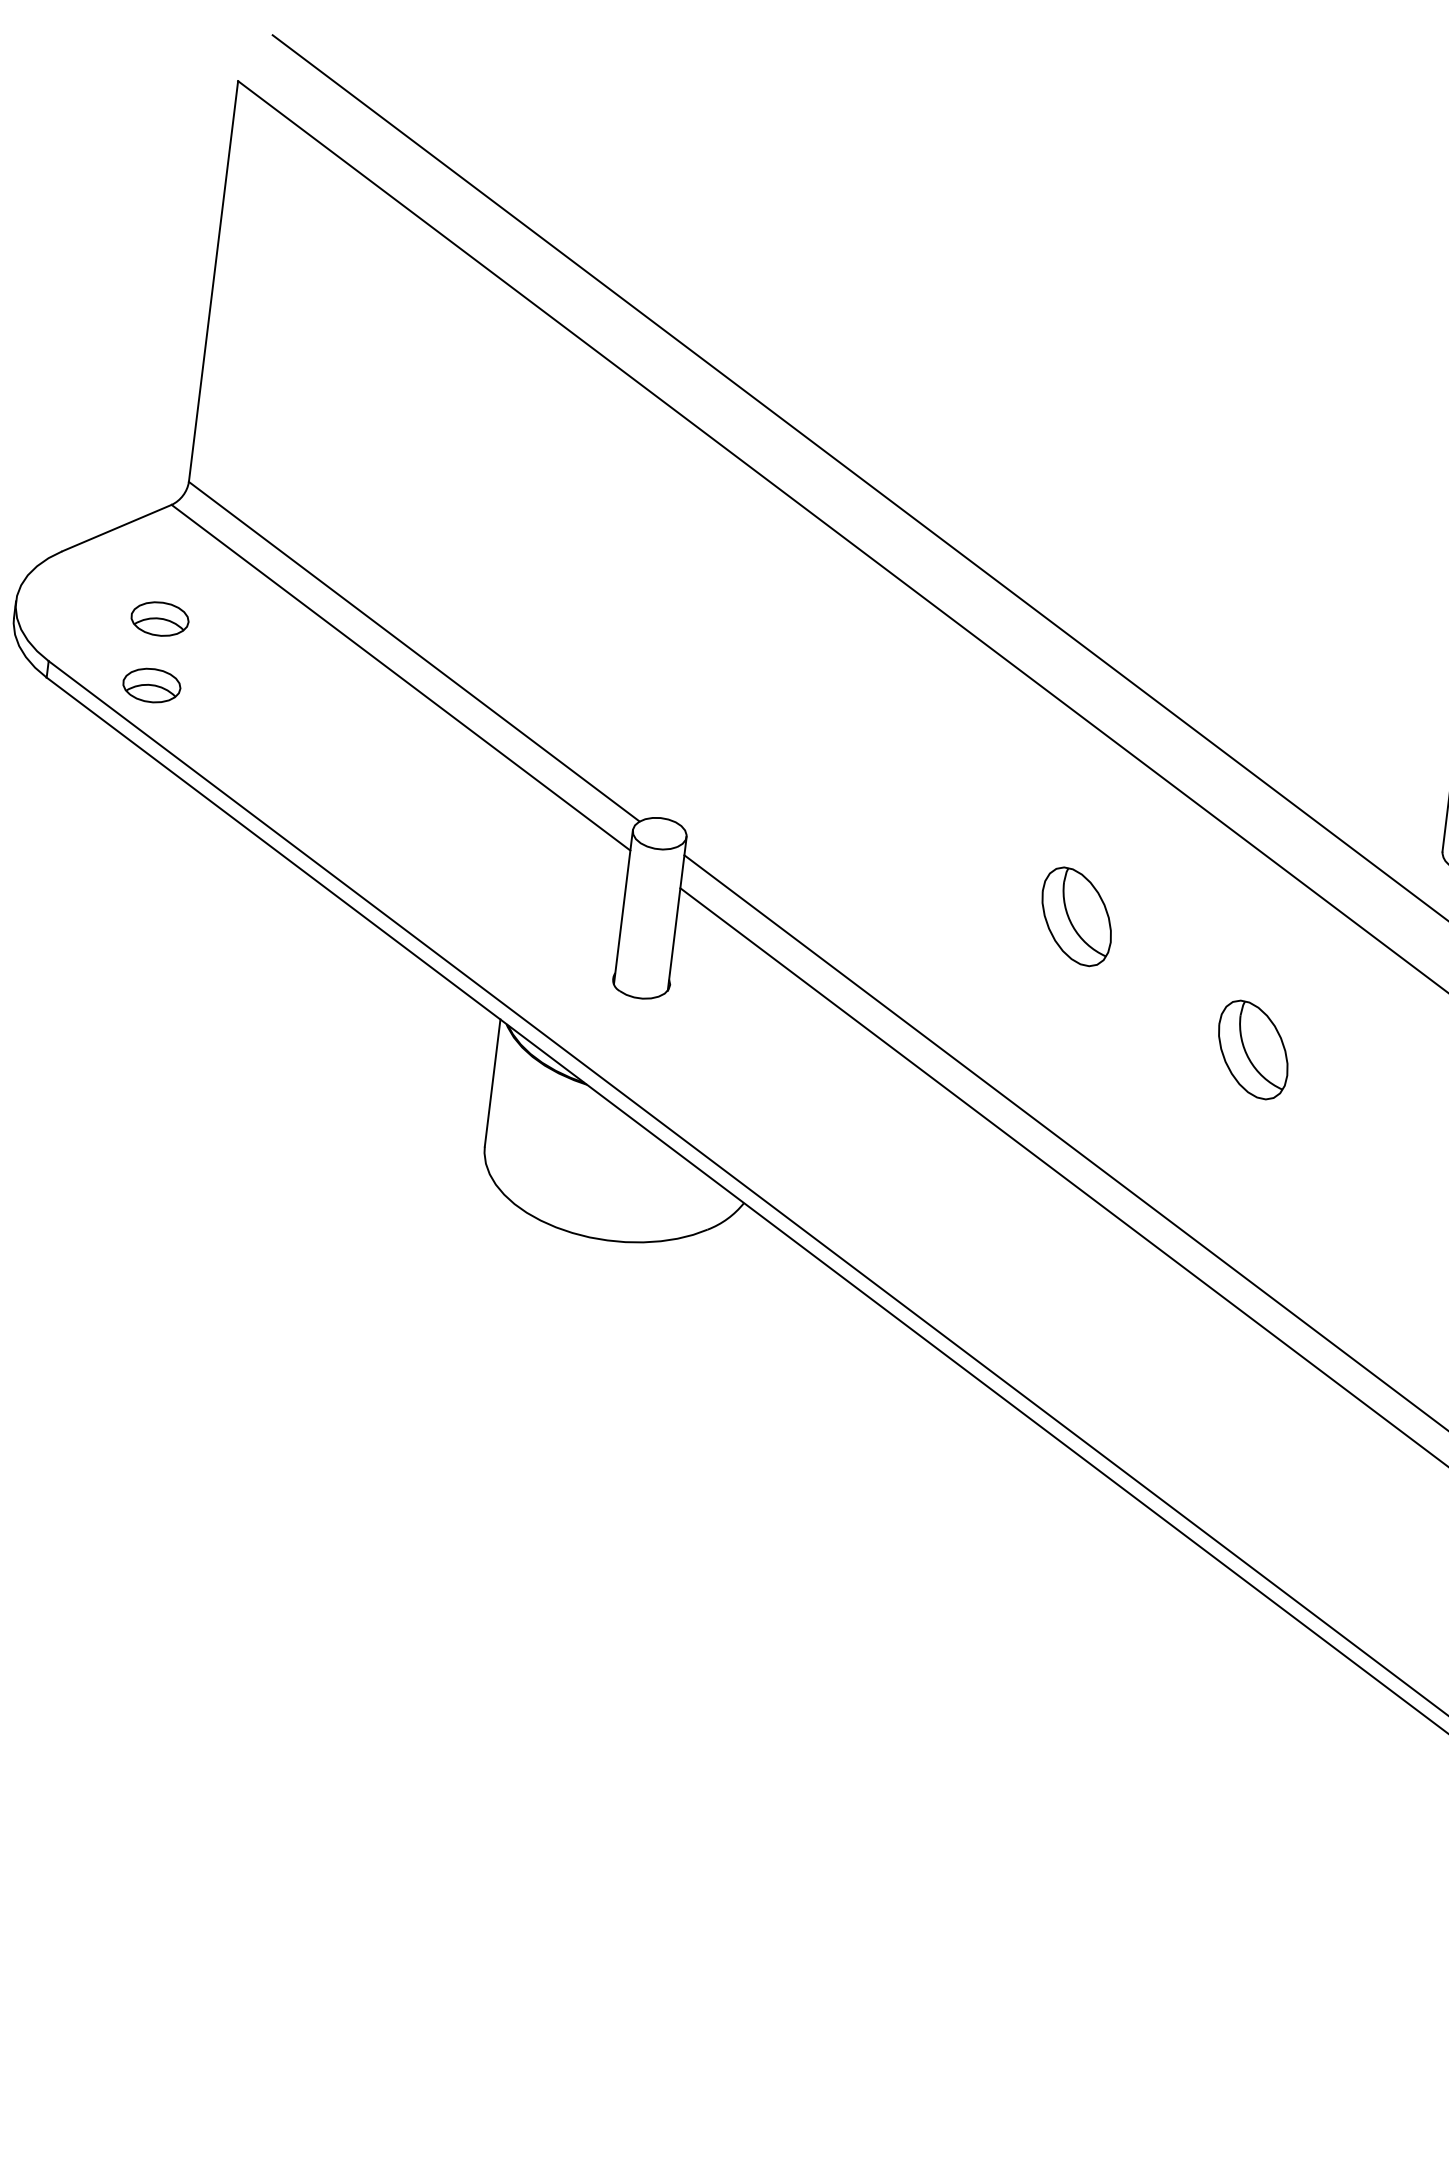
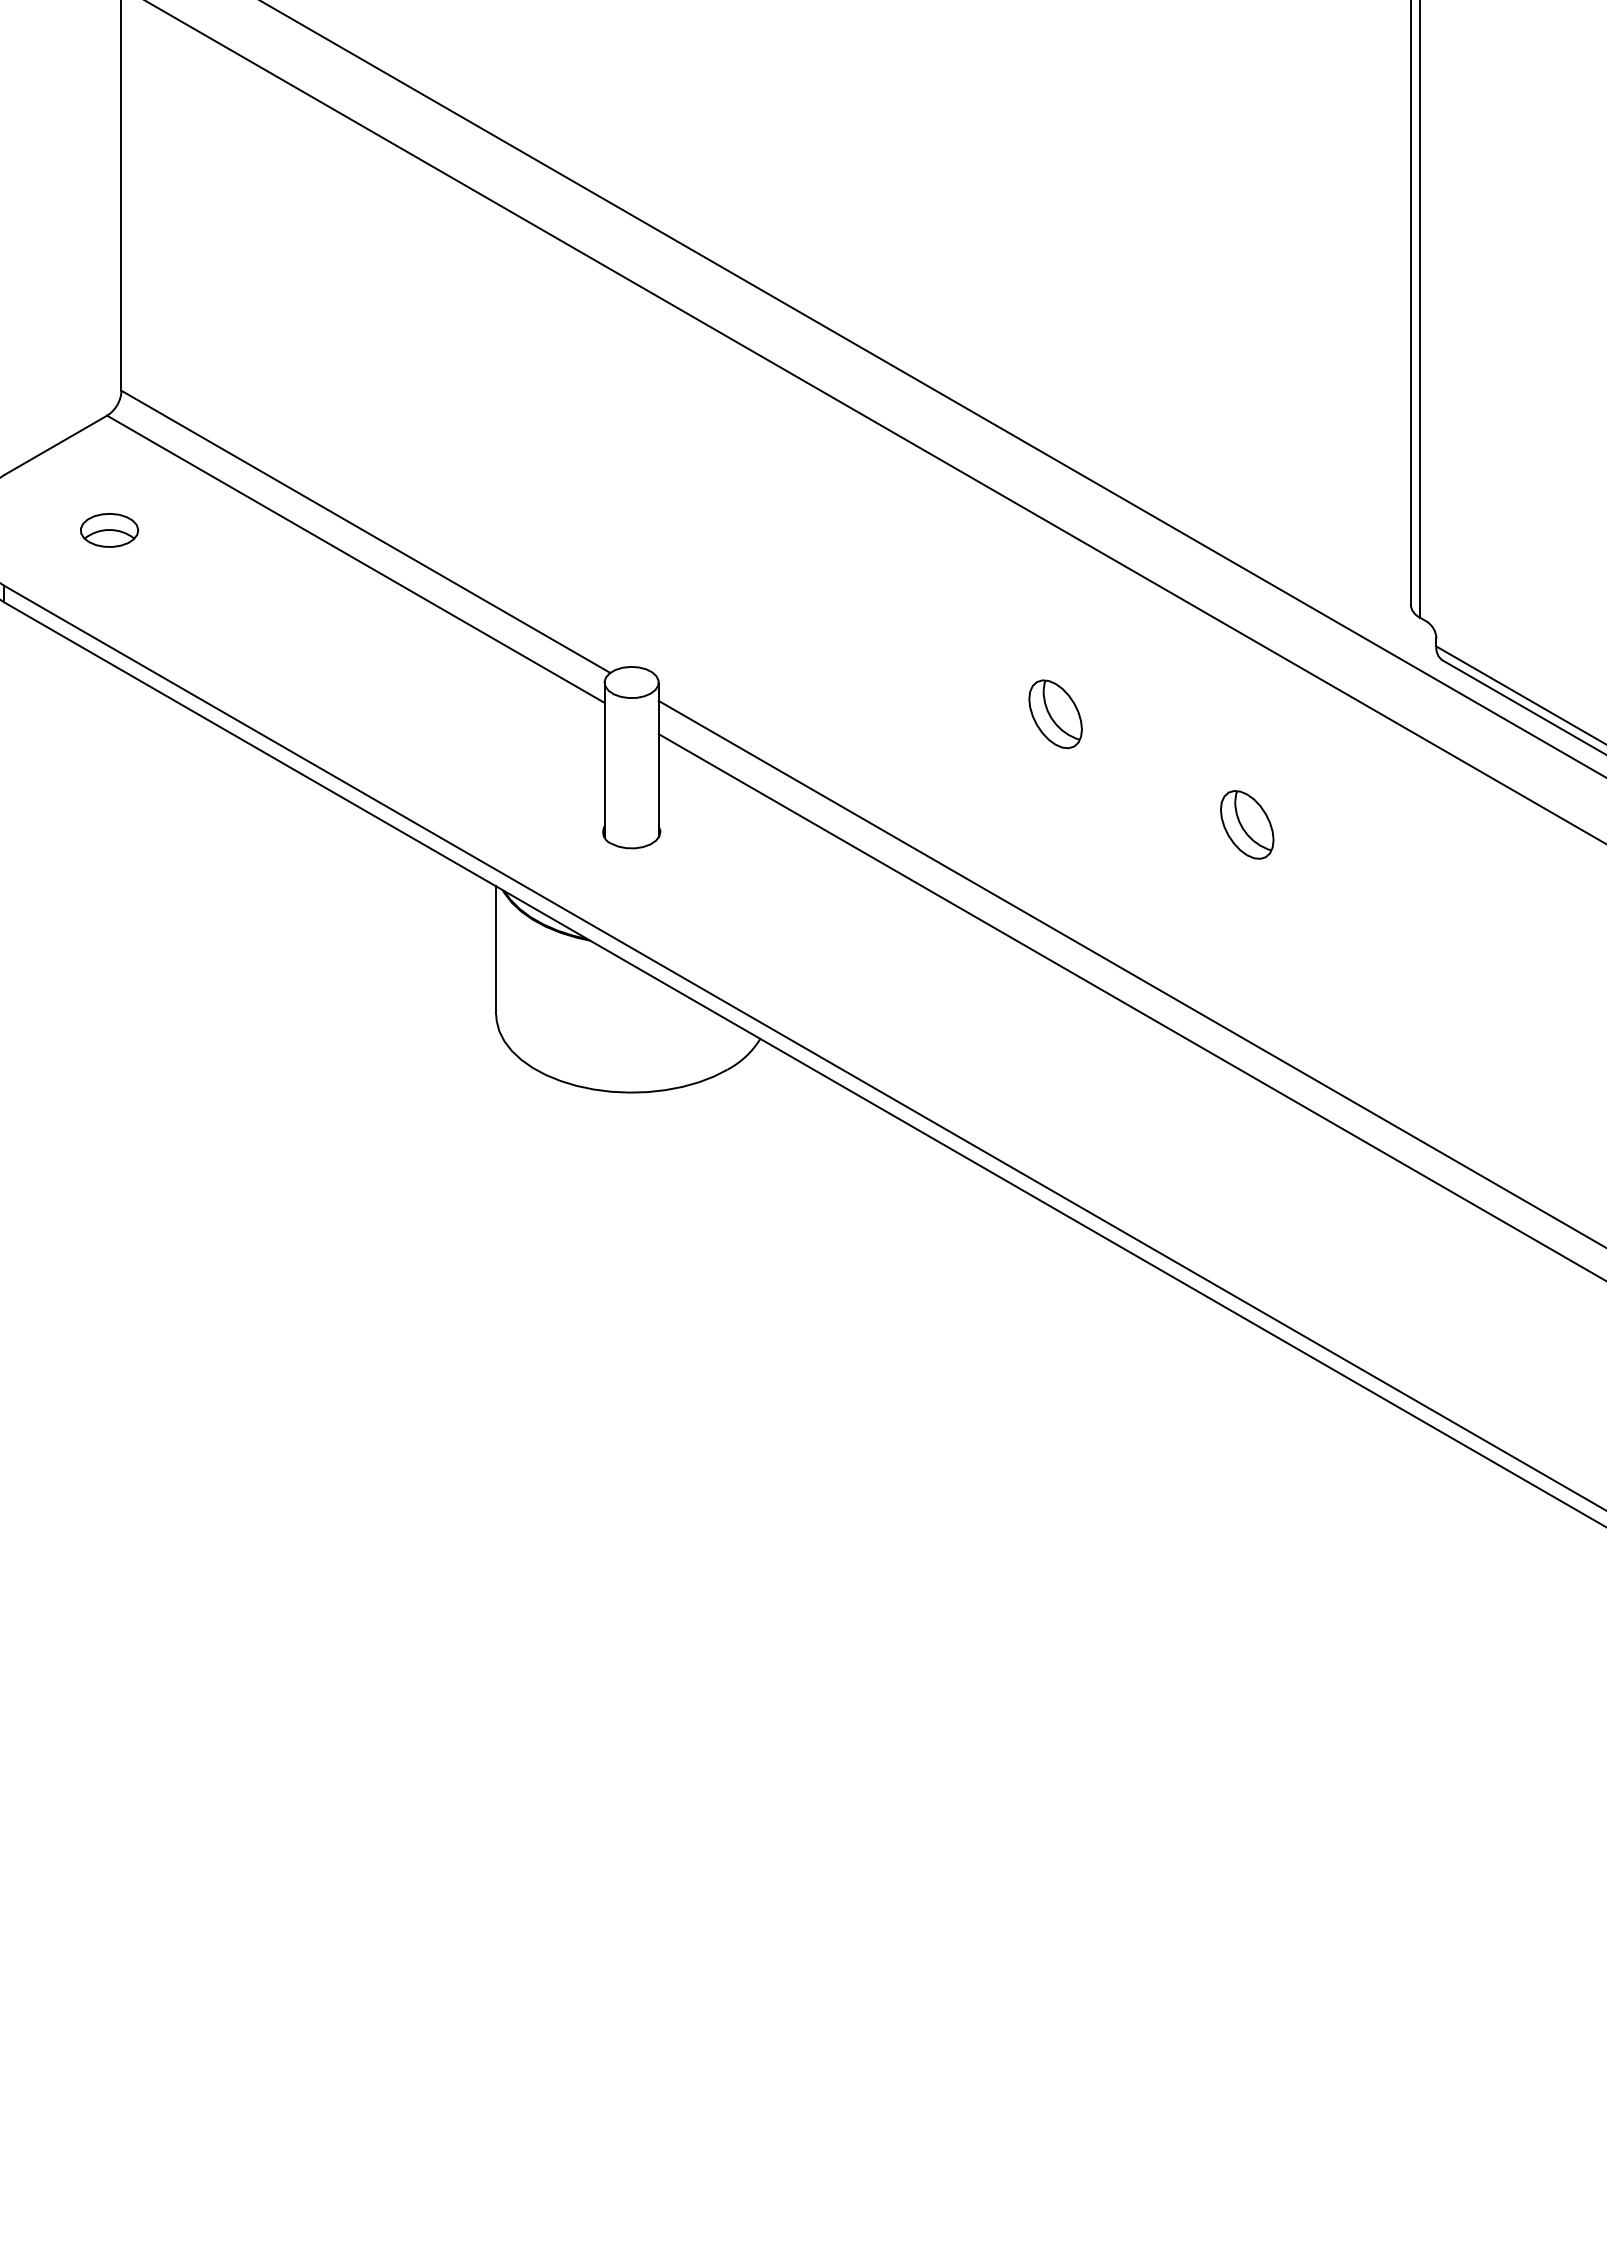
part: (151, 685) -> (109, 597), removed
part: (1076, 917) -> (1055, 714), size x0.71
part: (1253, 1049) -> (1247, 824), size x0.71

